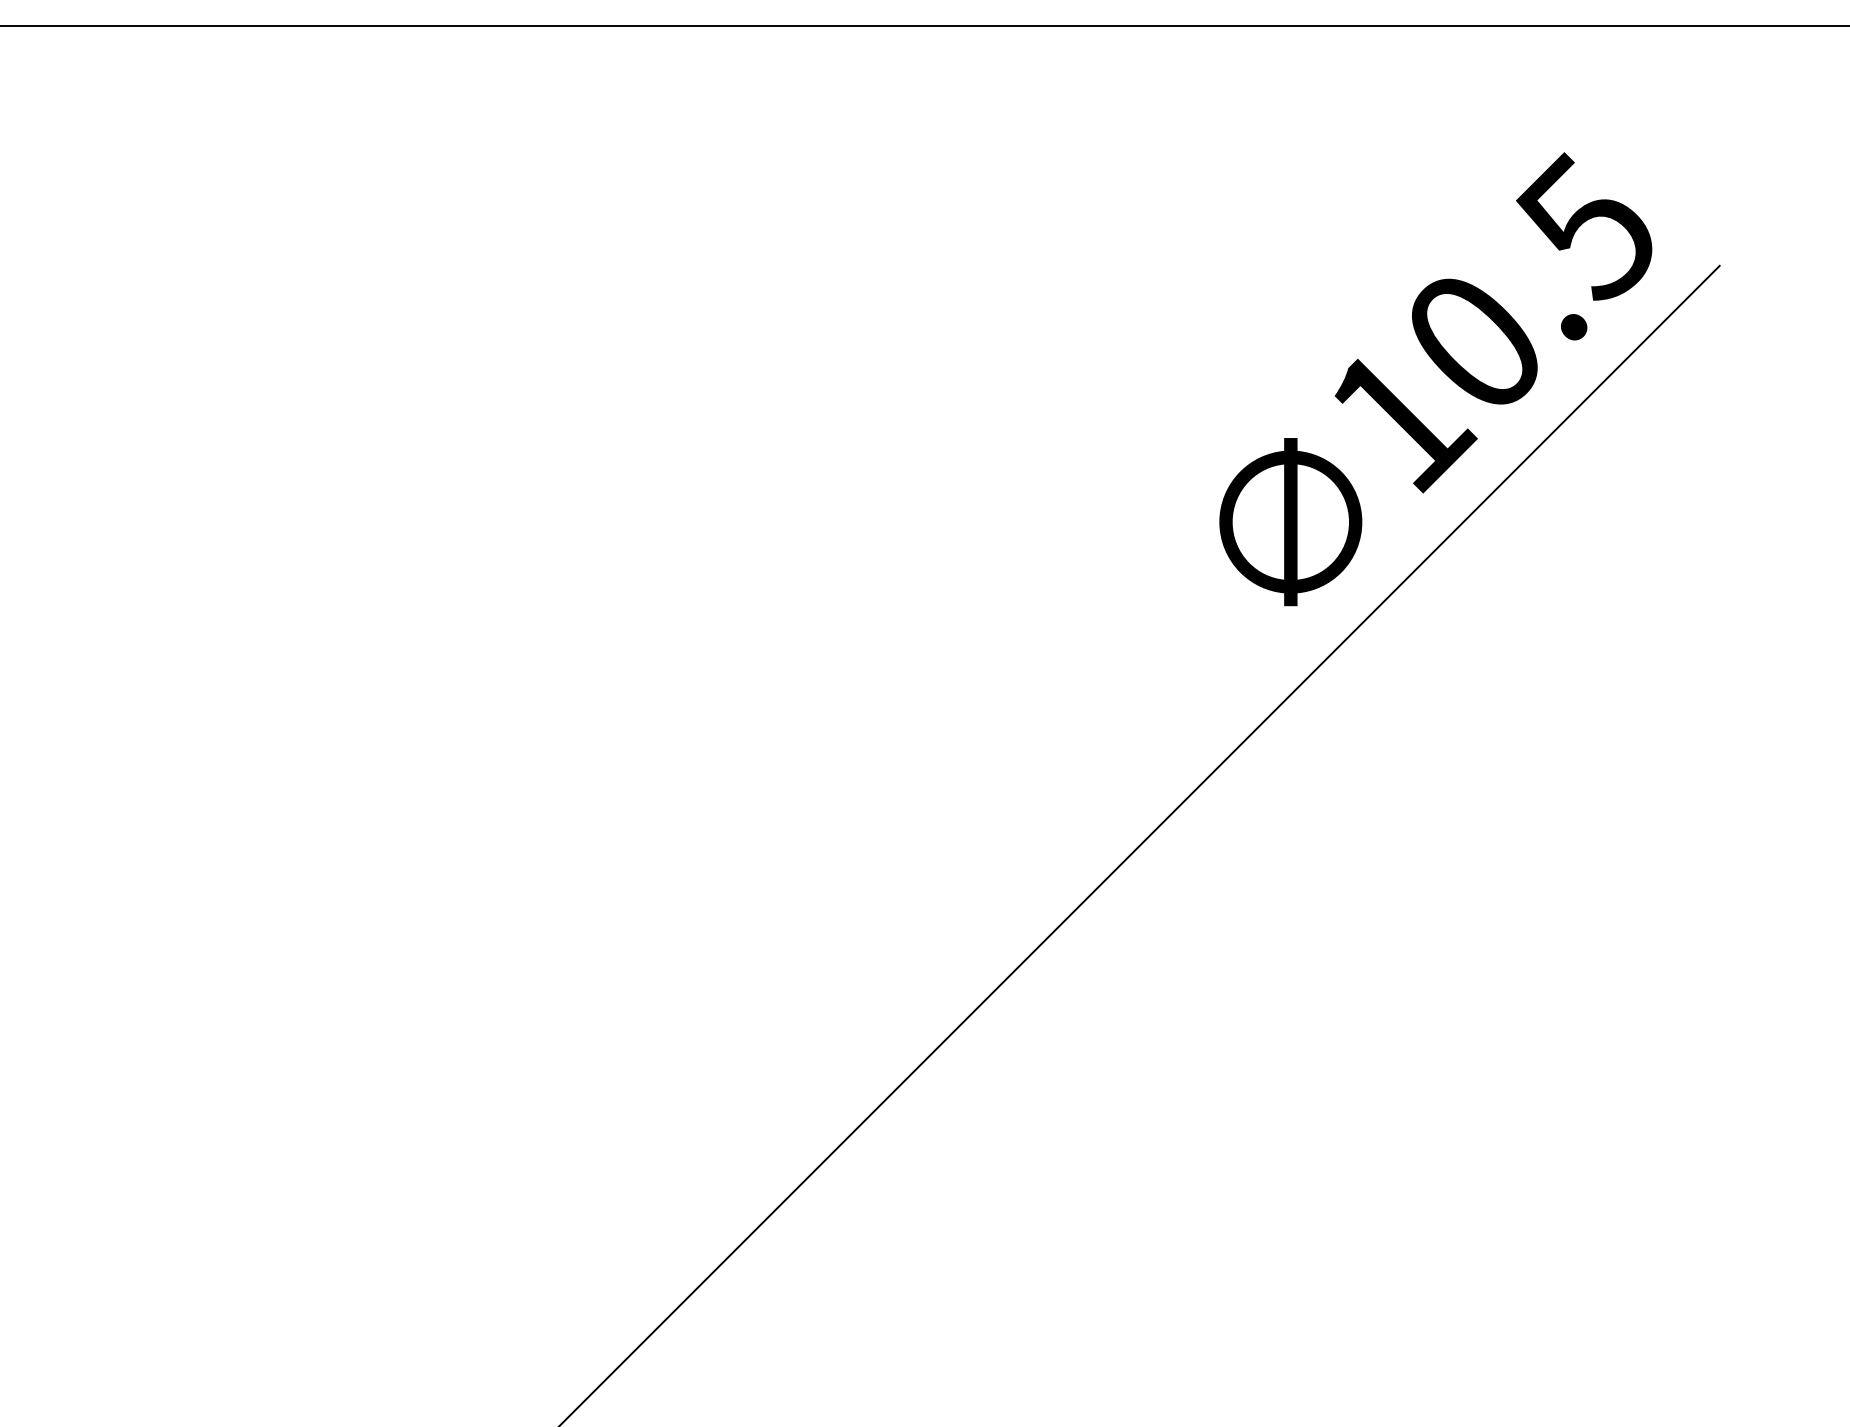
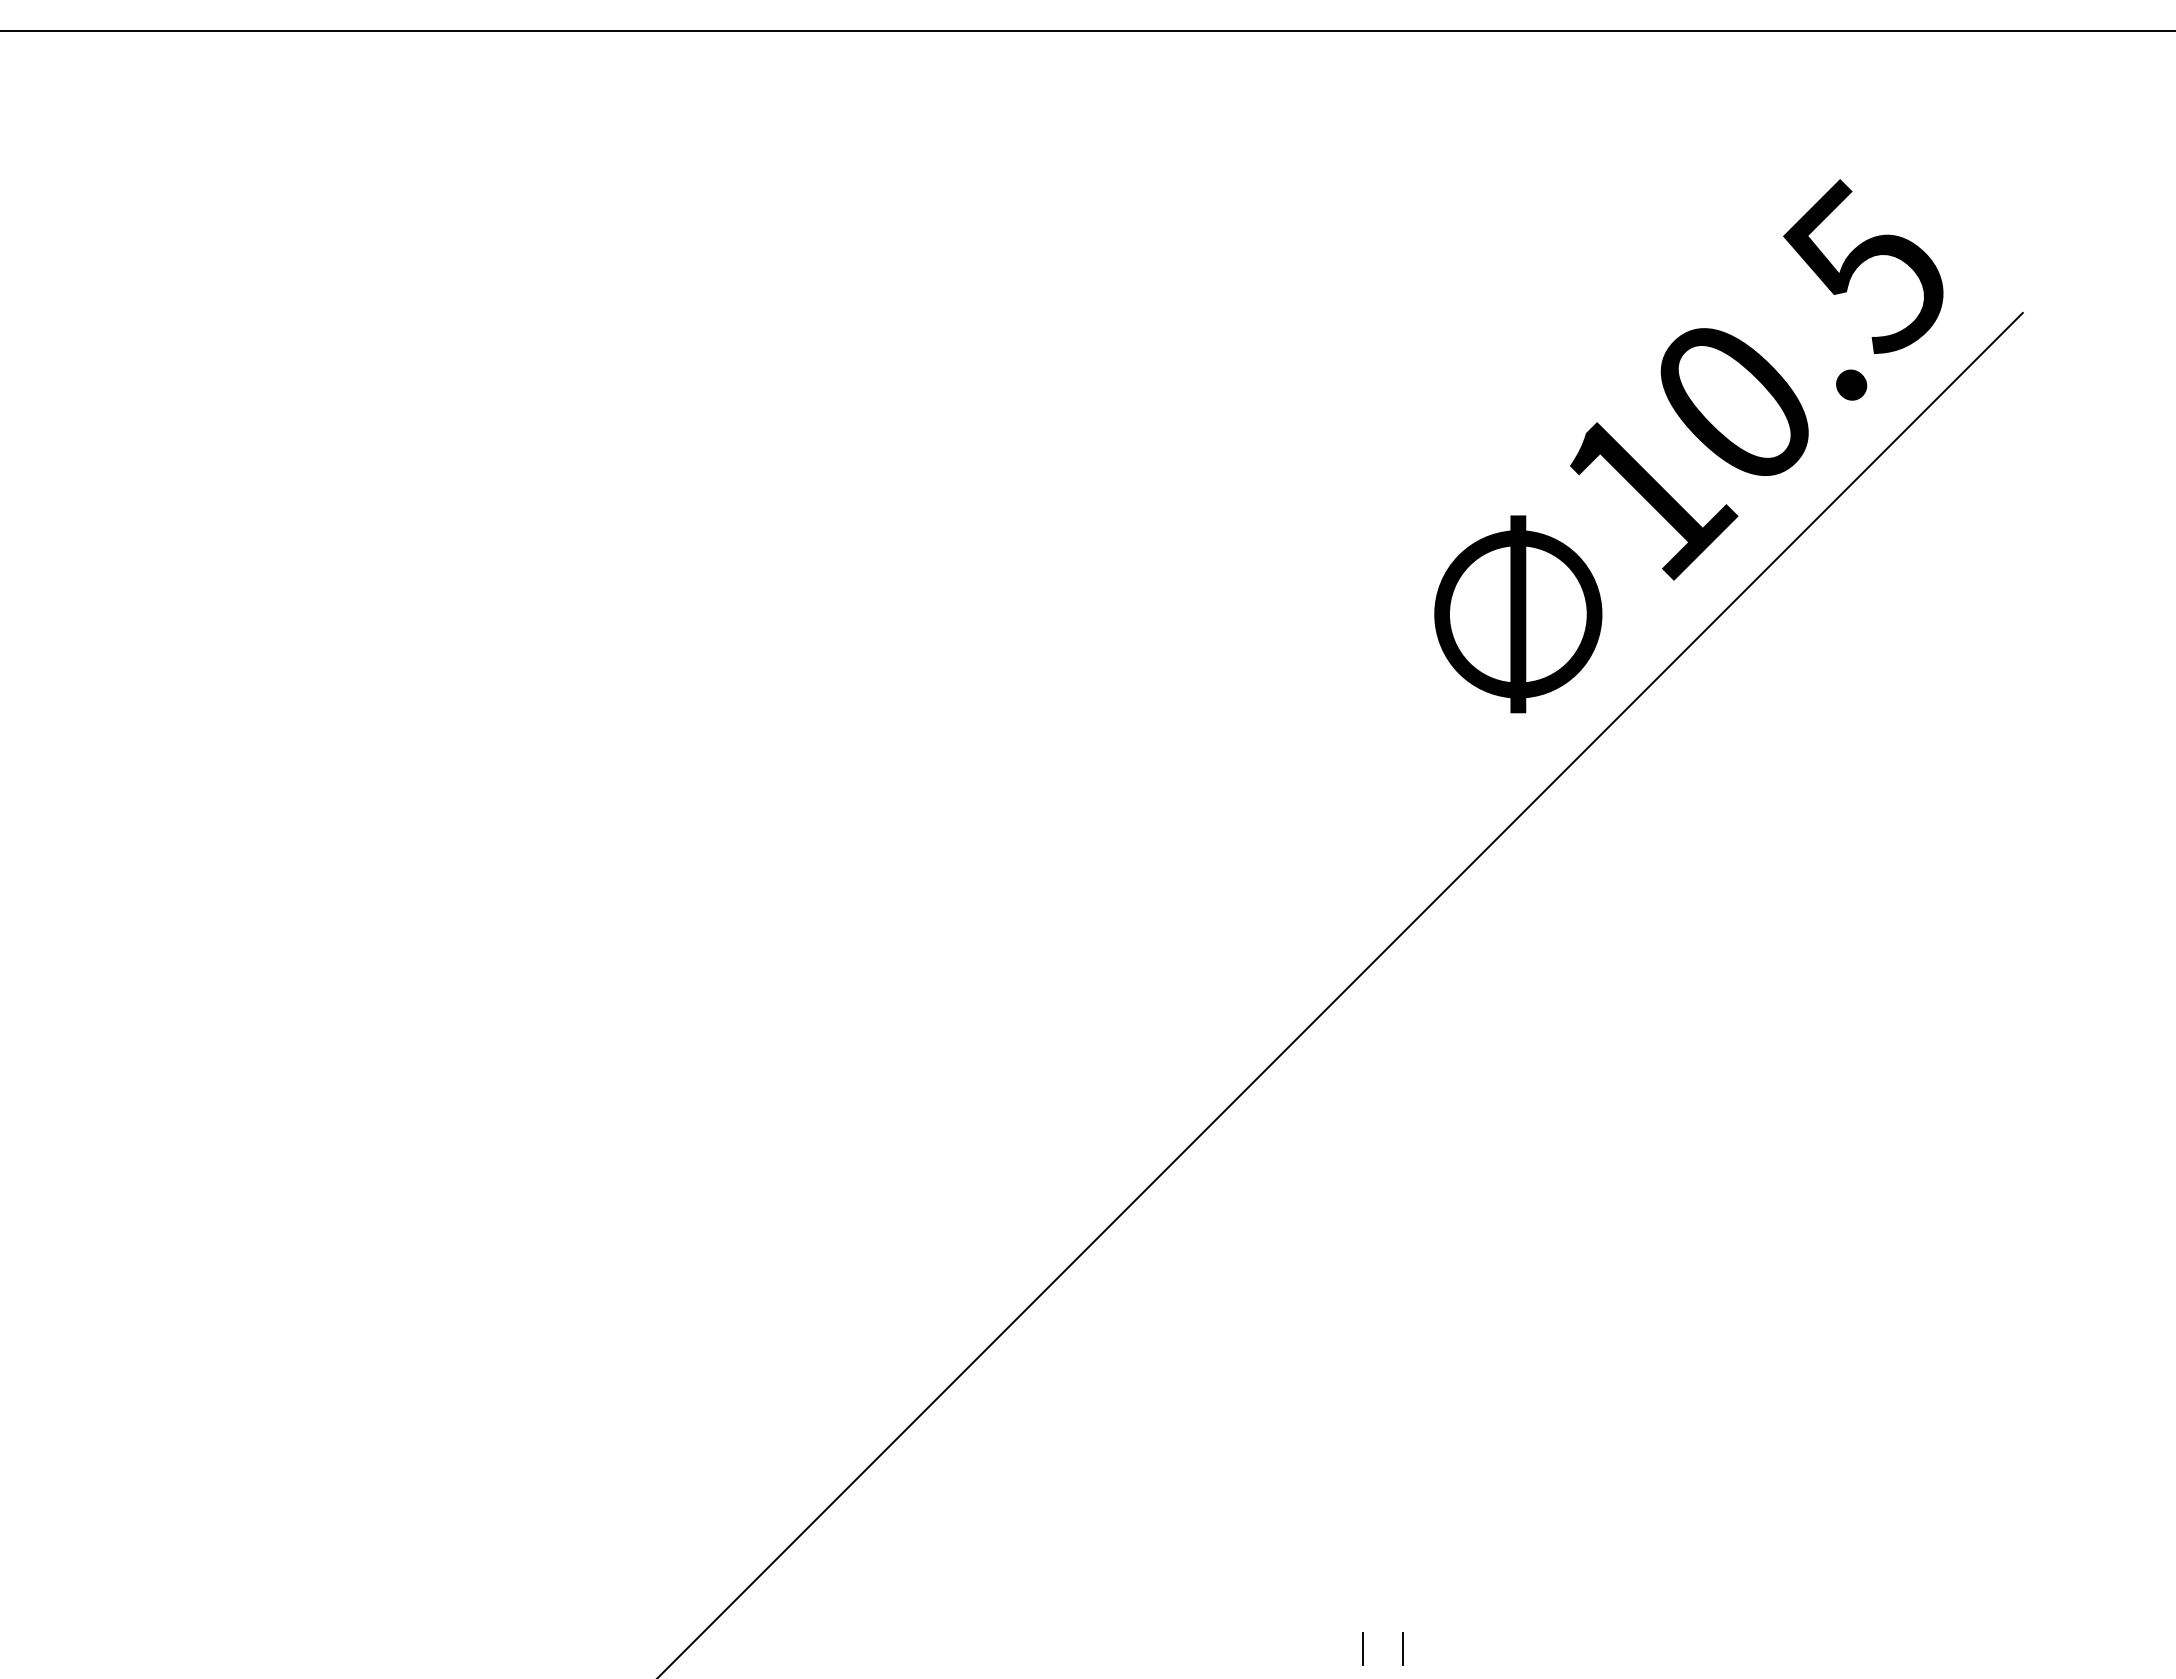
line: (1158, 1401) -> (1362, 1648), added
line: (1192, 1401) -> (1402, 1648), added

